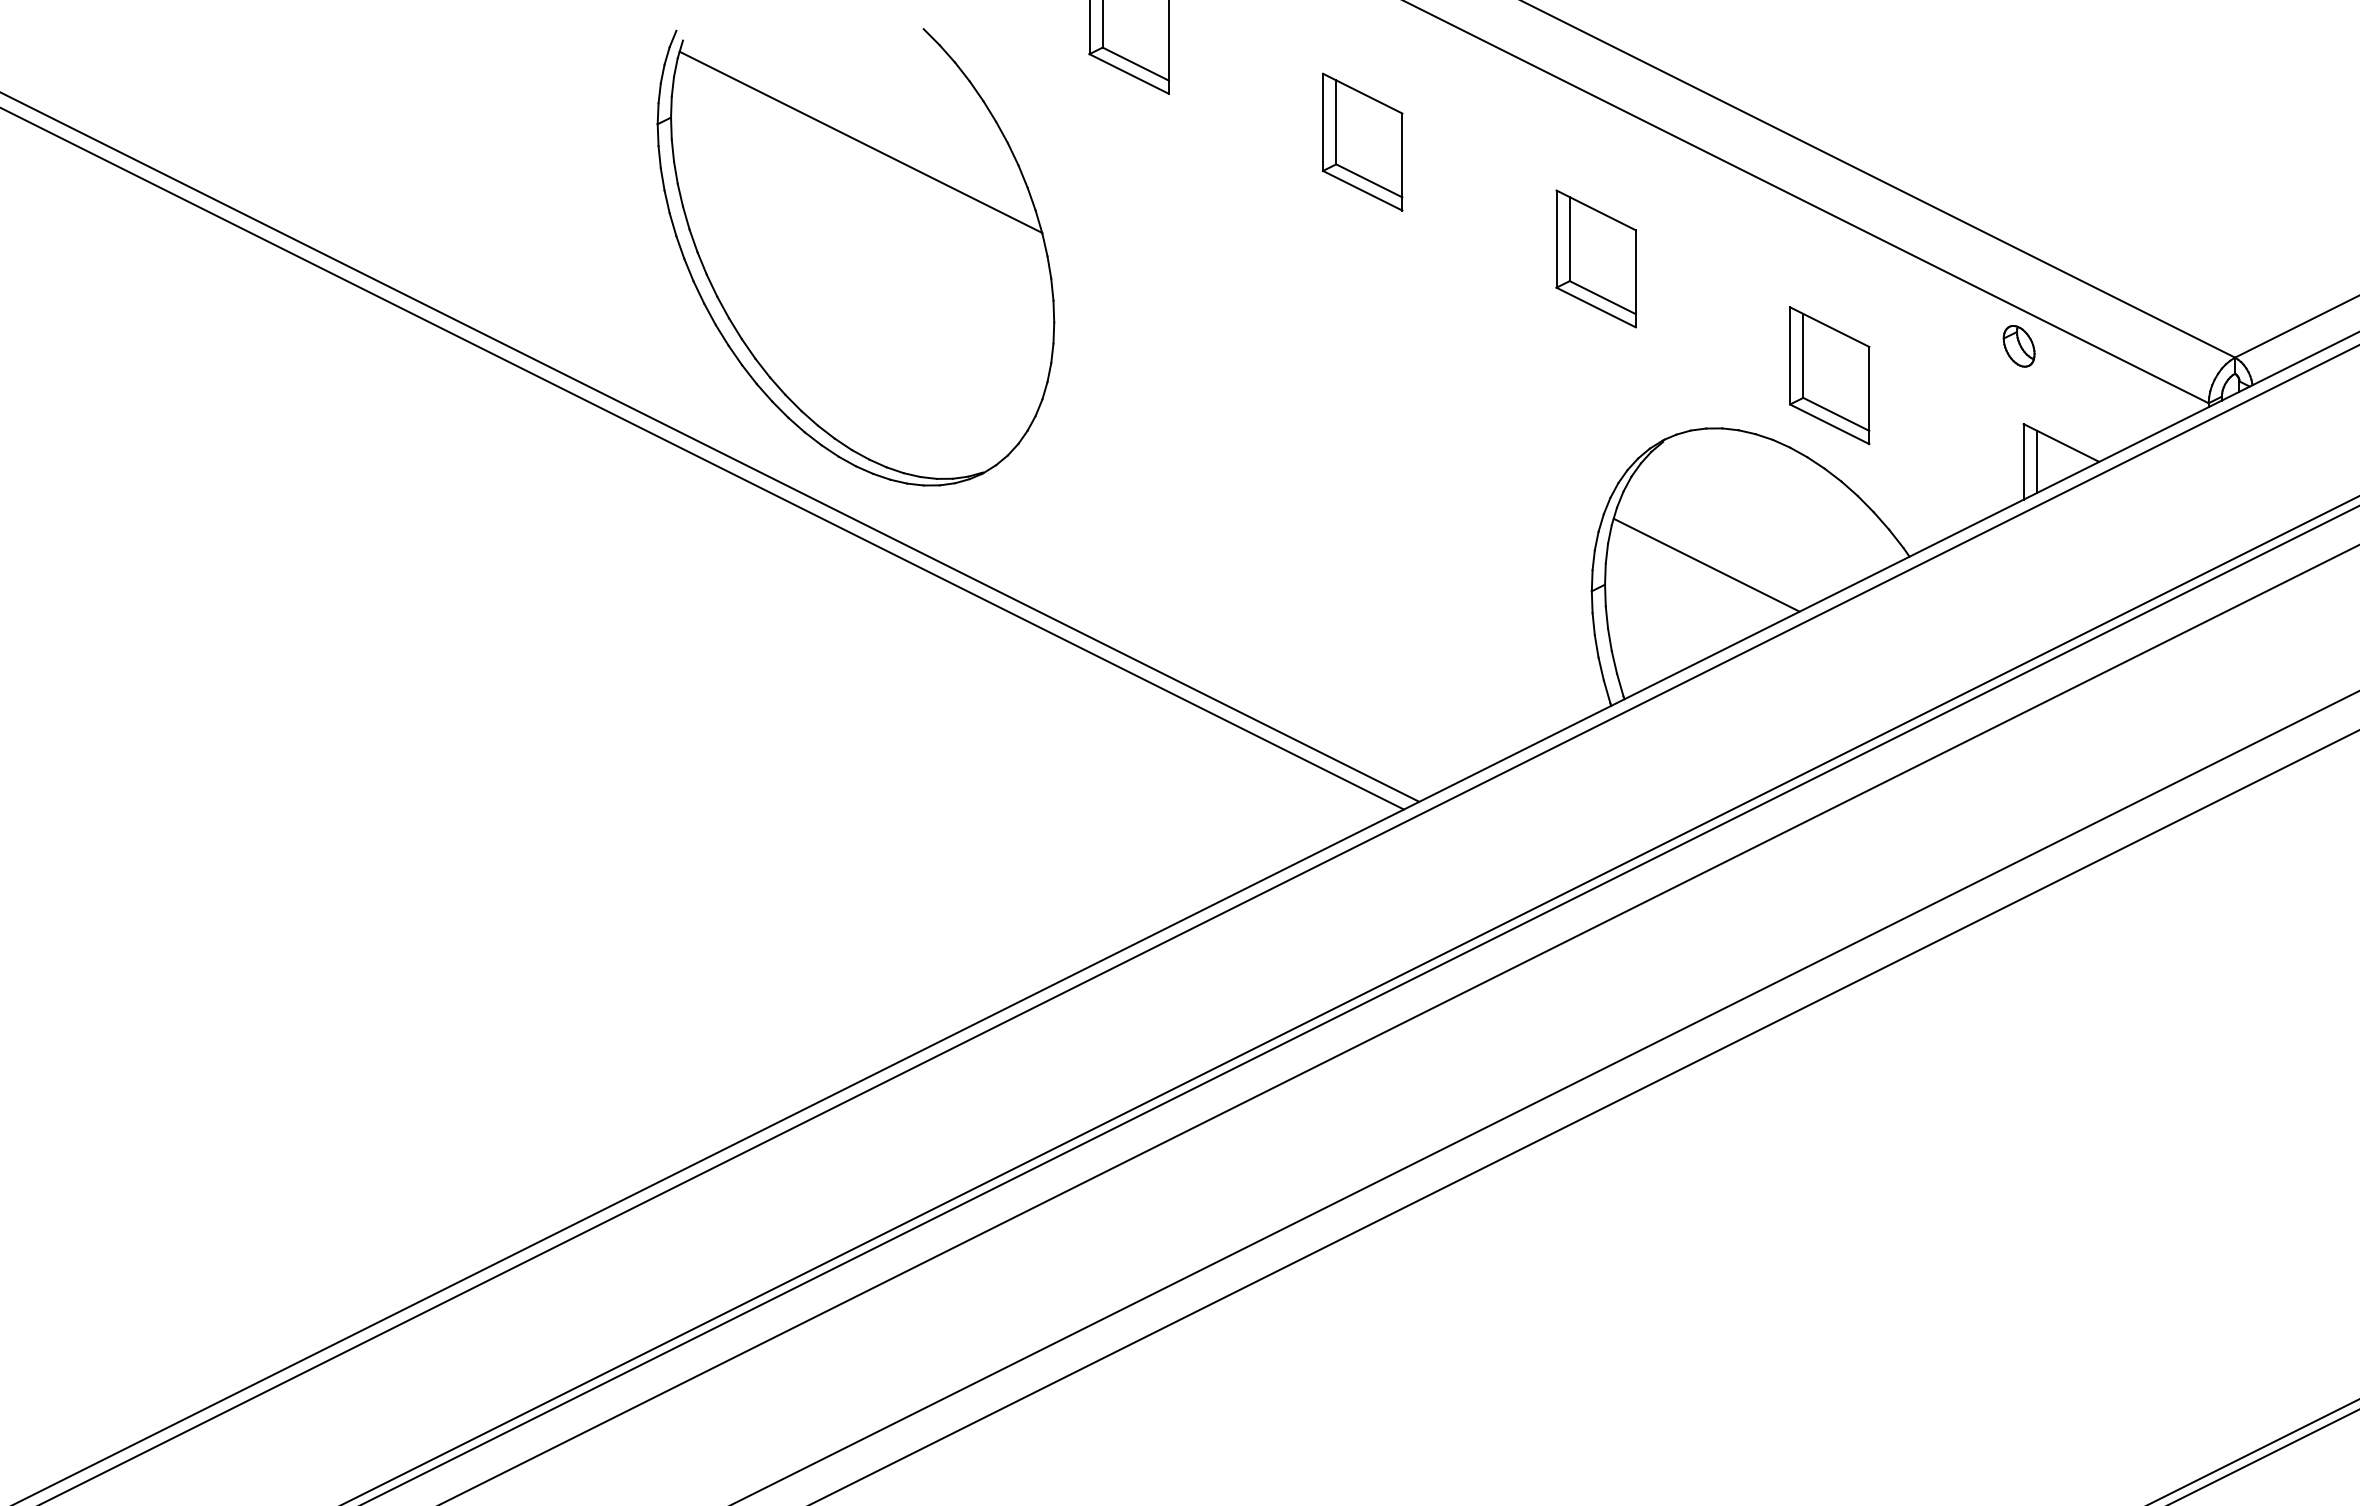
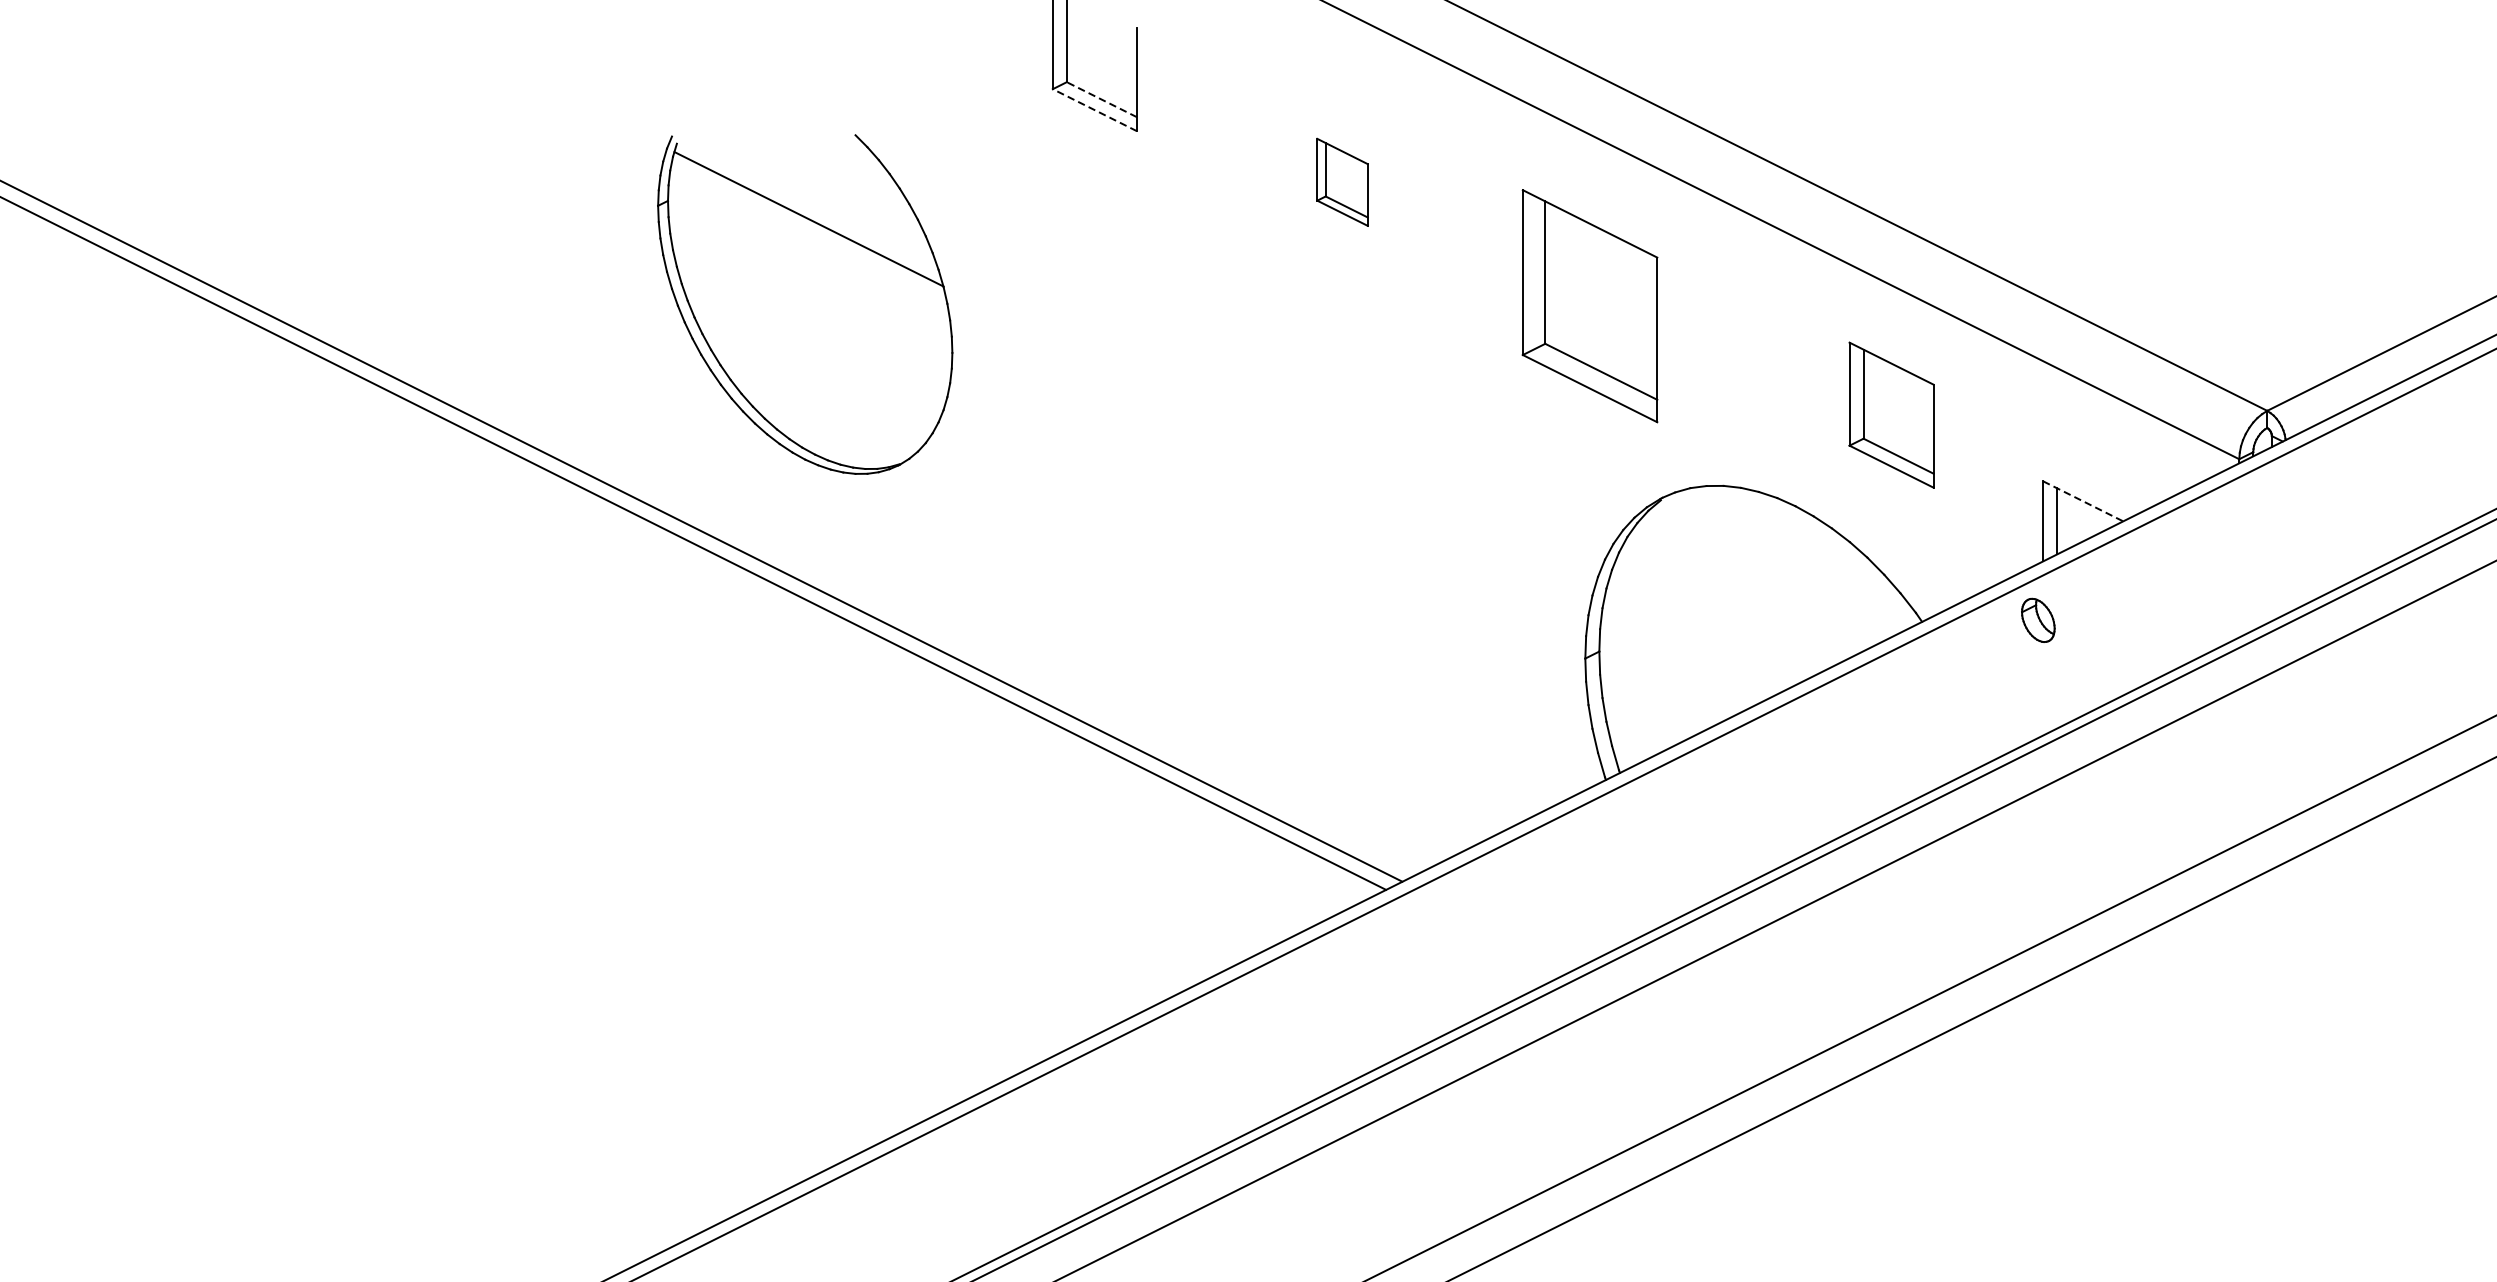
line: (1135, 64) -> (1101, 100), solid -> dashed
line: (1128, 73) -> (1094, 109), solid -> dashed
part: (1362, 141) -> (1342, 181), size x0.6
part: (855, 257) -> (804, 304), size x0.7
part: (1595, 258) -> (1589, 305), size x1.6
part: (2018, 346) -> (2037, 620), moved
part: (1829, 375) -> (1891, 414), moved
line: (2061, 443) -> (2083, 501), solid -> dashed
line: (1706, 564) -> (1706, 630), removed

